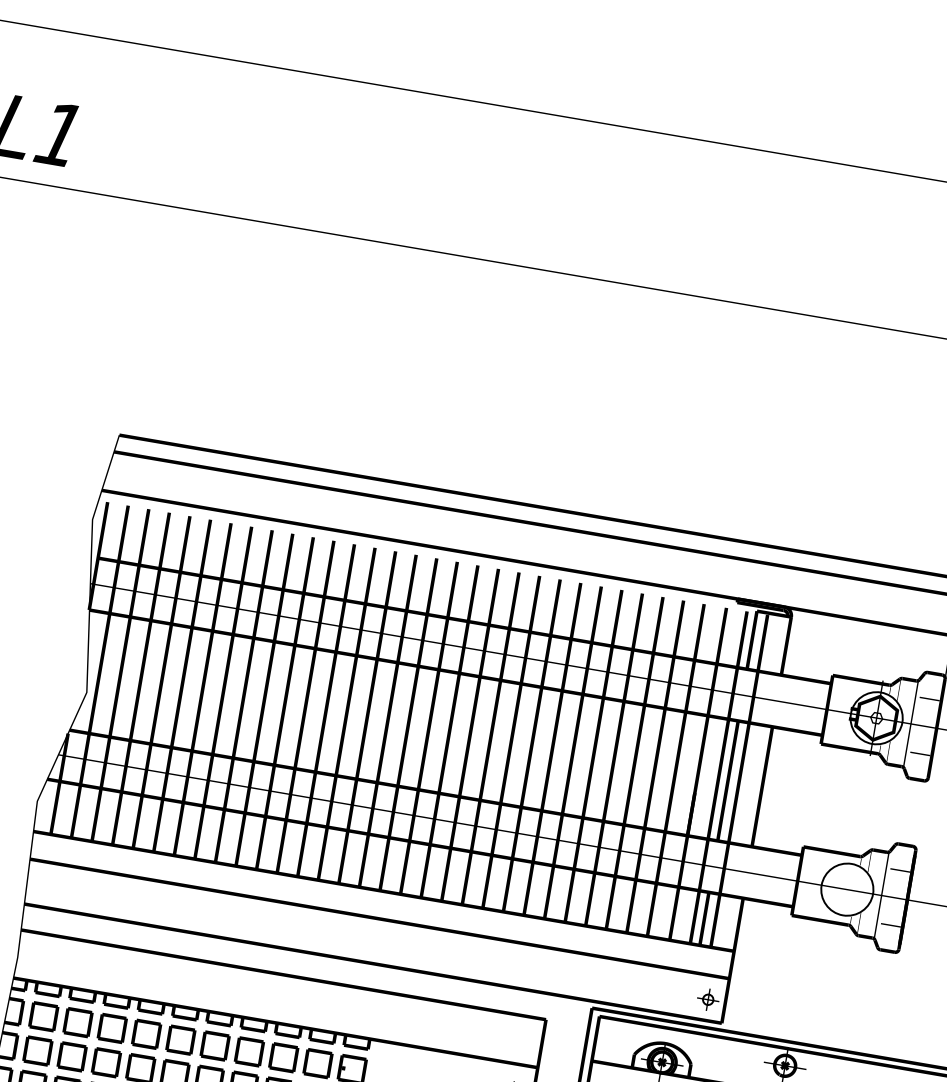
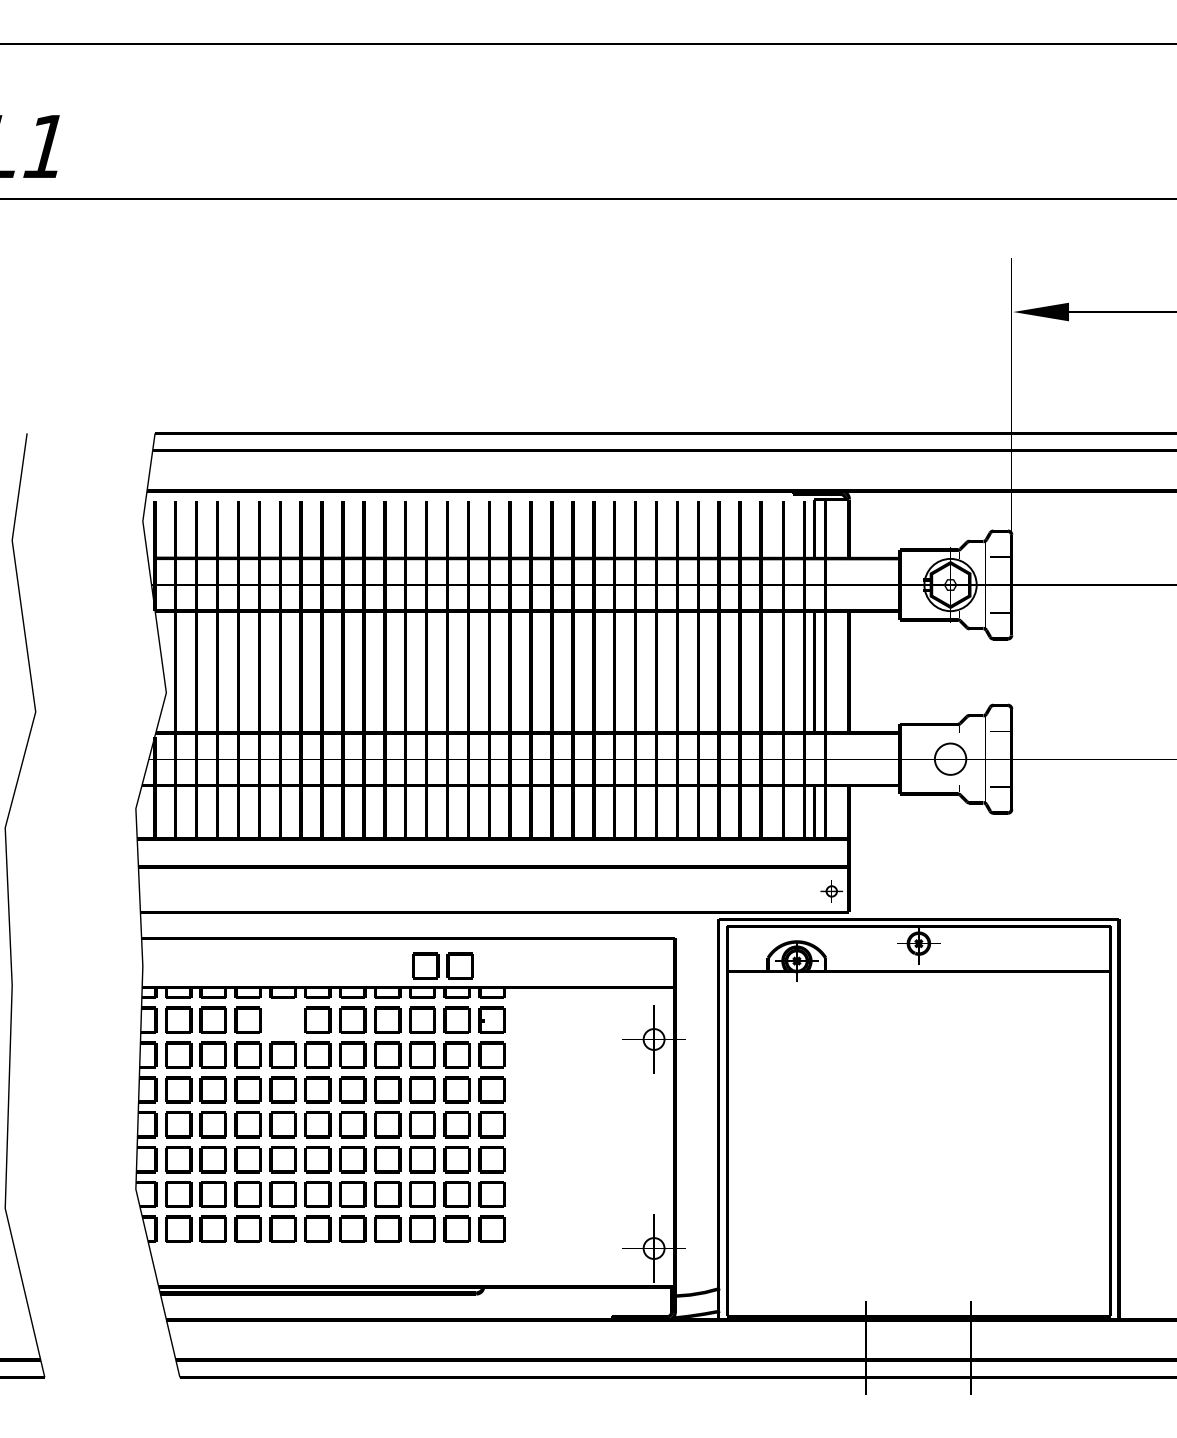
circle: (847, 889) -> (950, 759), size x0.6
part: (312, 1007) -> (442, 965), added
part: (146, 1033) -> (282, 1019), removed

